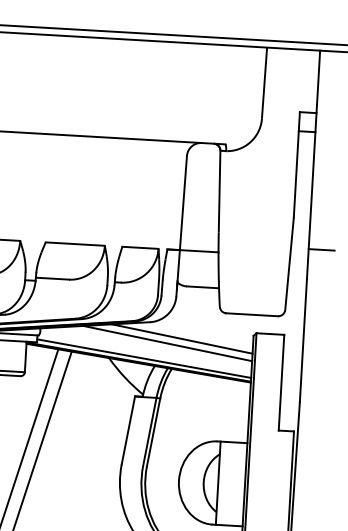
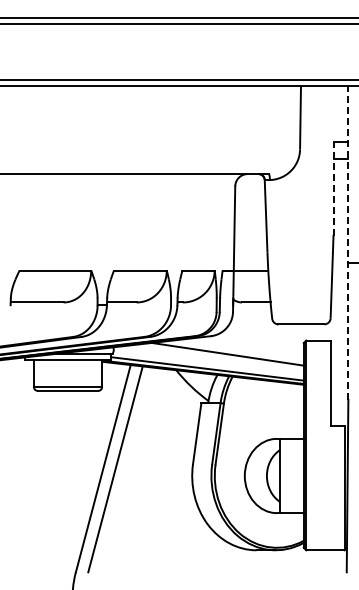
line: (296, 164) -> (333, 188), solid -> dashed
line: (310, 226) -> (348, 242), solid -> dashed
line: (182, 339) -> (240, 349), removed

